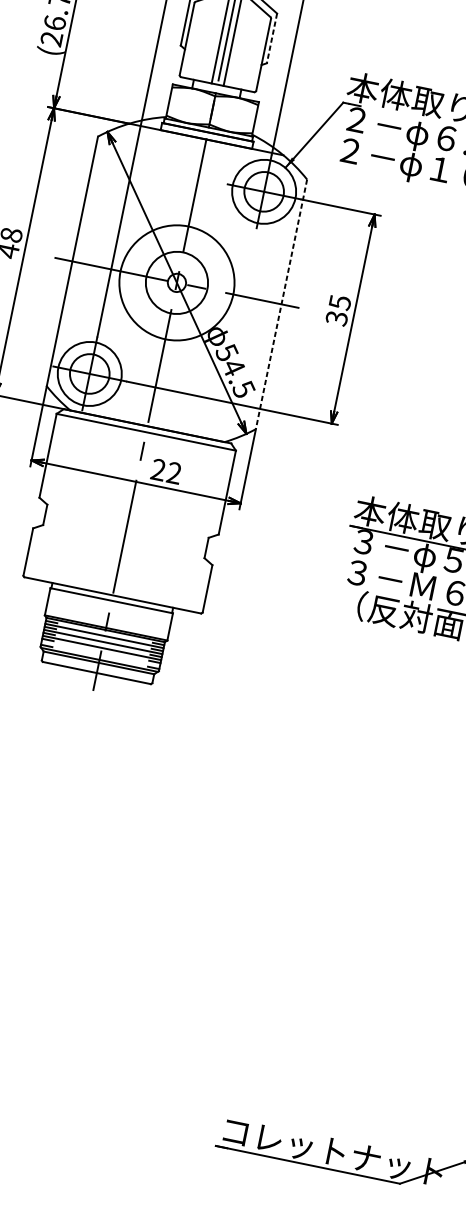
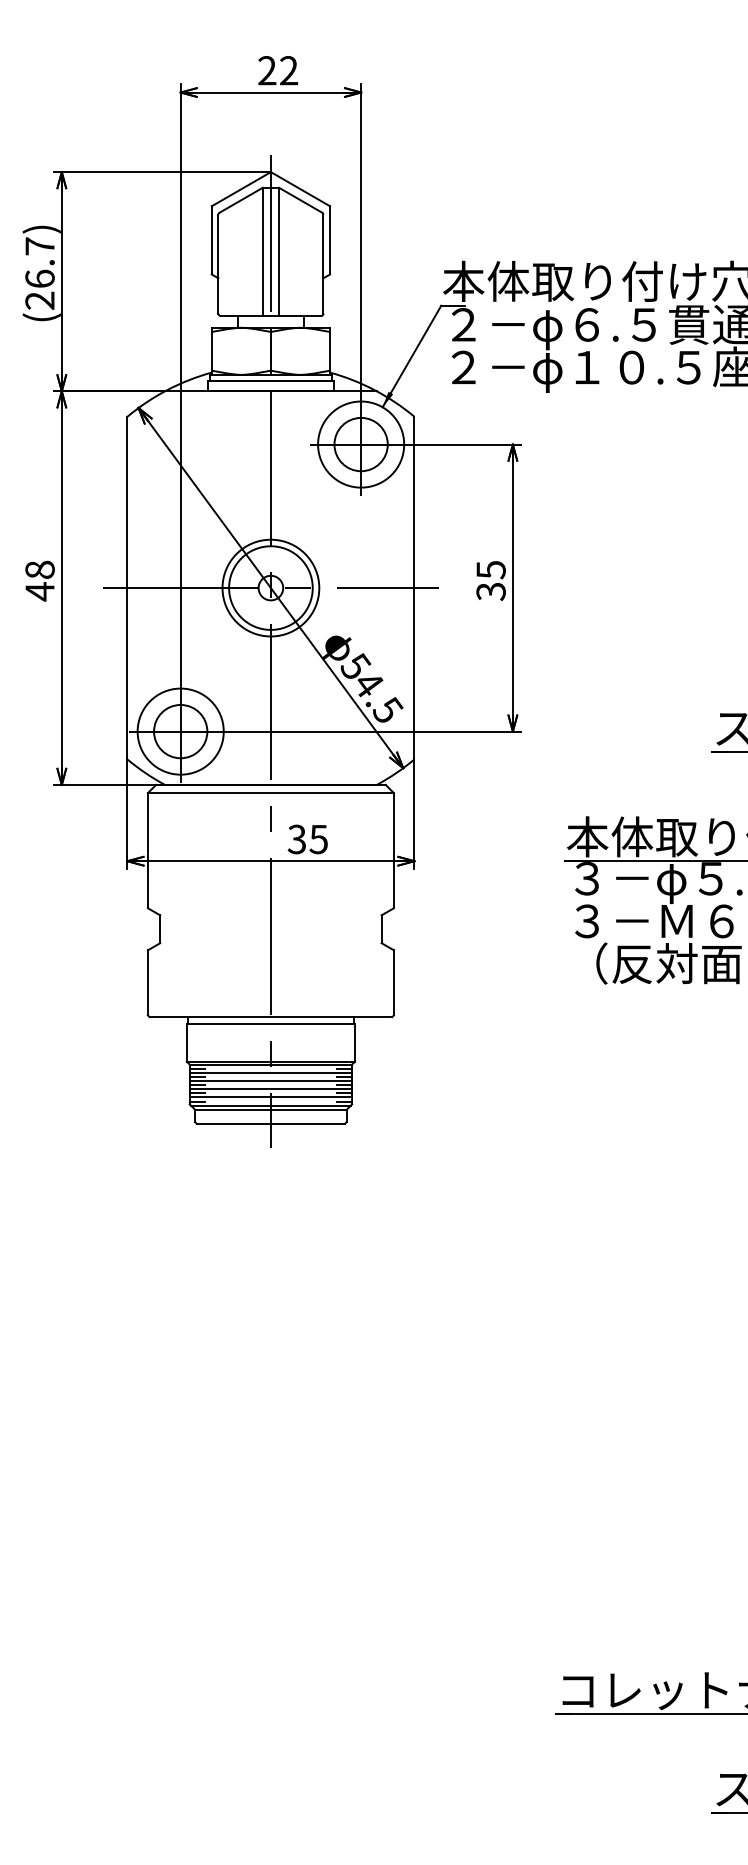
line: (272, 38) -> (330, 240), dashed -> solid
circle: (176, 282) -> (270, 587), size x0.62
line: (281, 304) -> (414, 588), dashed -> solid
text: (166, 471) -> (307, 839), 22 -> 35
line: (100, 653) -> (270, 1097), added

